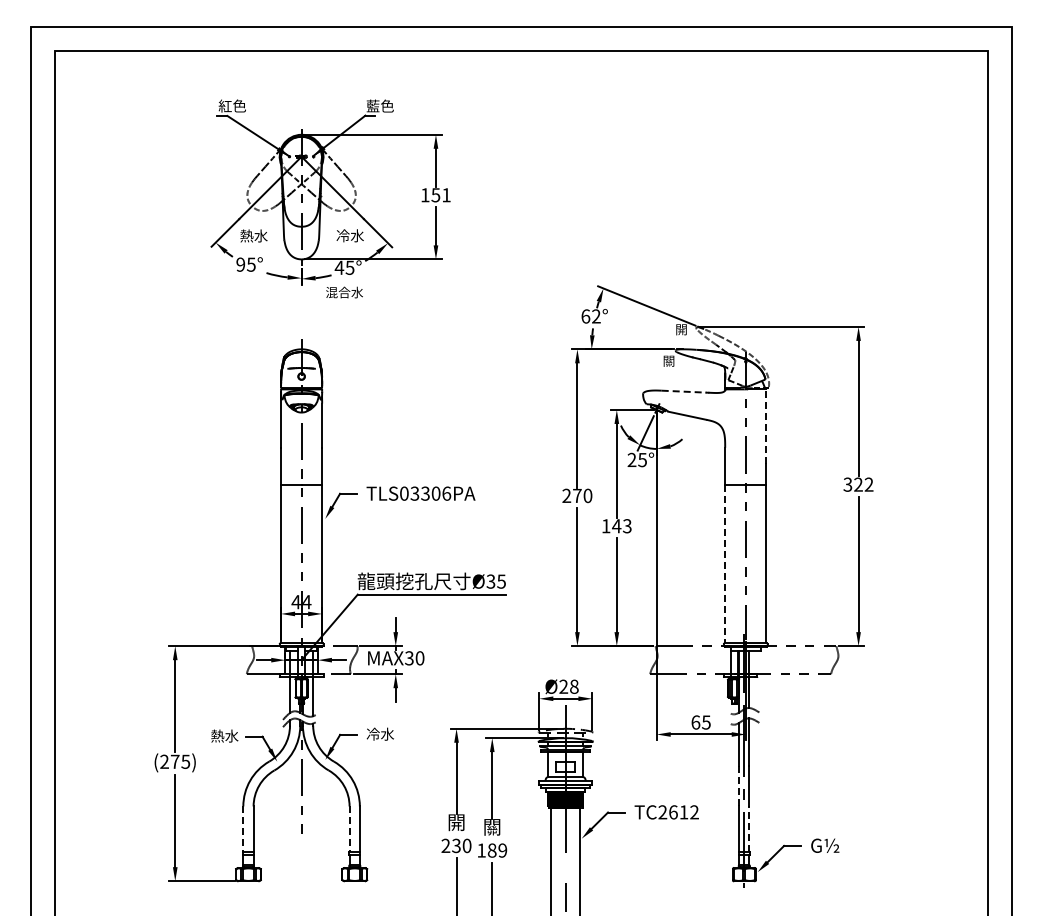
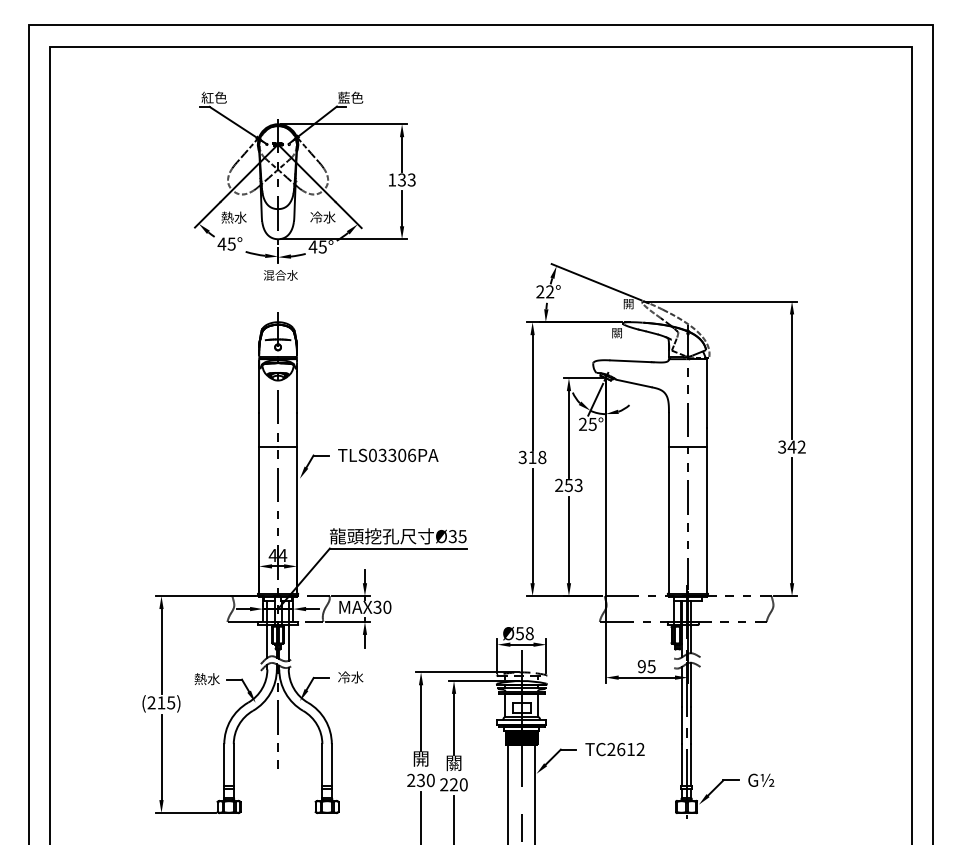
text: (441, 195) -> (407, 180), 151 -> 133
text: (240, 264) -> (221, 243), 95° -> 45°
text: (344, 292) -> (280, 275), moved
text: (585, 316) -> (540, 291), 62° -> 22°
line: (684, 391) -> (631, 361), dashed -> solid
line: (766, 426) -> (707, 393), dashed -> solid
text: (858, 484) -> (791, 446), 322 -> 342
text: (577, 496) -> (532, 458), 270 -> 318
text: (611, 526) -> (564, 485), 143 -> 253
line: (725, 564) -> (669, 520), dashed -> solid
text: (563, 686) -> (519, 633), Ø28 -> Ø58
text: (695, 722) -> (641, 666), 65 -> 95
text: (175, 761) -> (161, 702), (275) -> (215)
line: (739, 786) -> (682, 725), dashed -> solid
line: (243, 829) -> (224, 765), dashed -> solid
line: (349, 829) -> (322, 765), dashed -> solid
line: (749, 829) -> (691, 765), dashed -> solid
text: (492, 850) -> (454, 784), 189 -> 220

